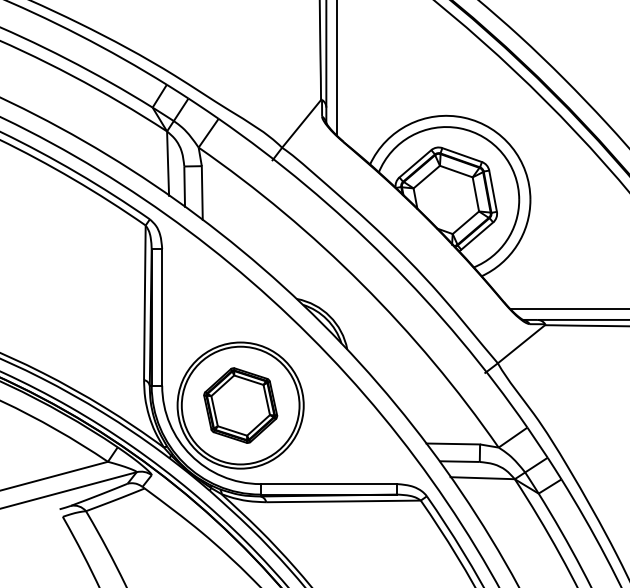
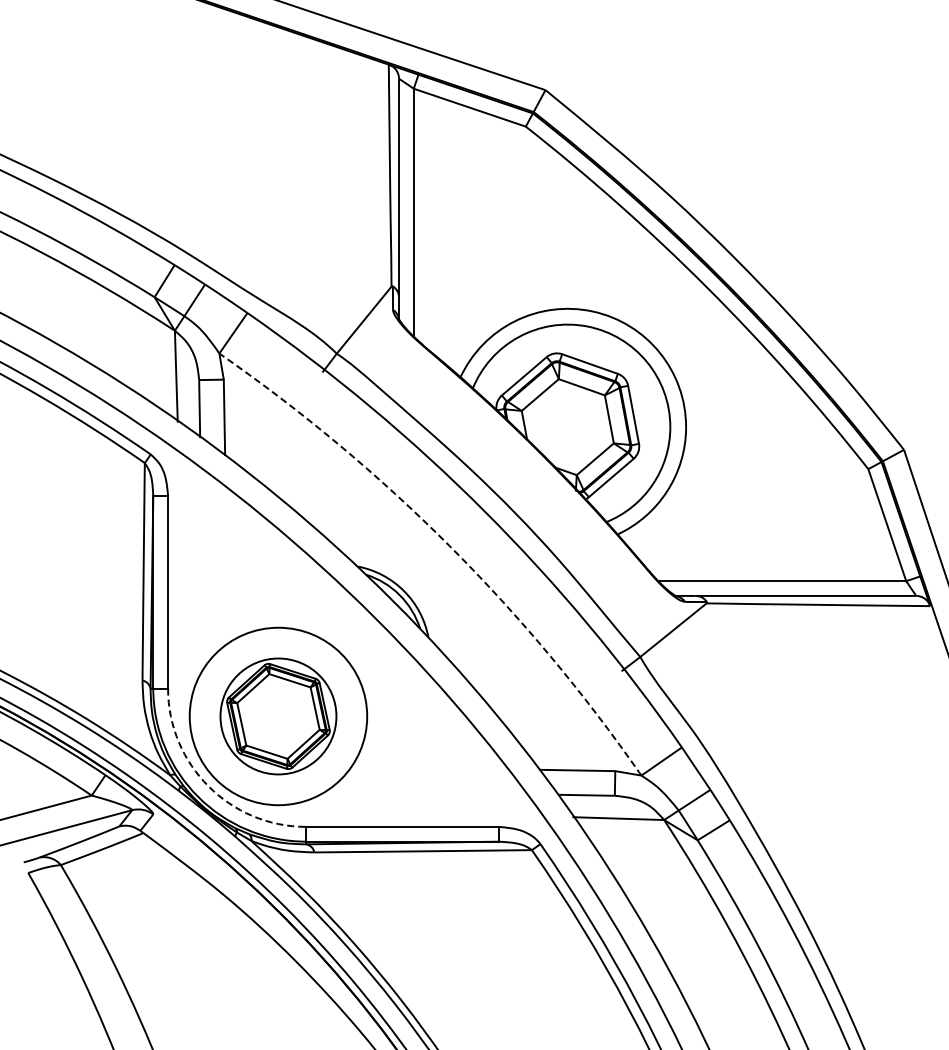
arc: (362, 284) -> (449, 545), solid -> dashed
circle: (240, 405) -> (278, 716), size x0.7
arc: (190, 455) -> (208, 786), solid -> dashed

